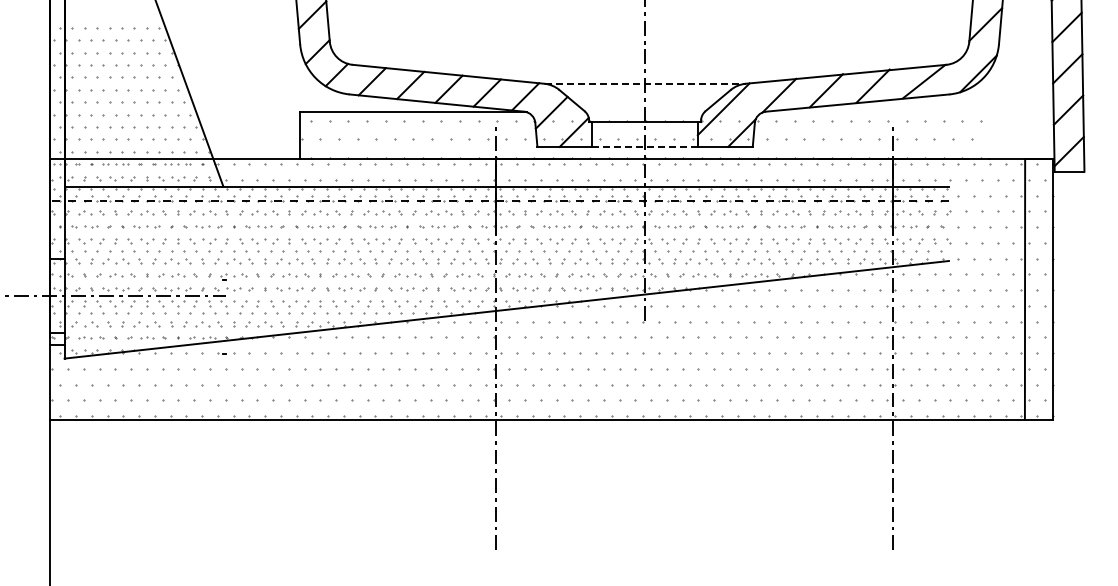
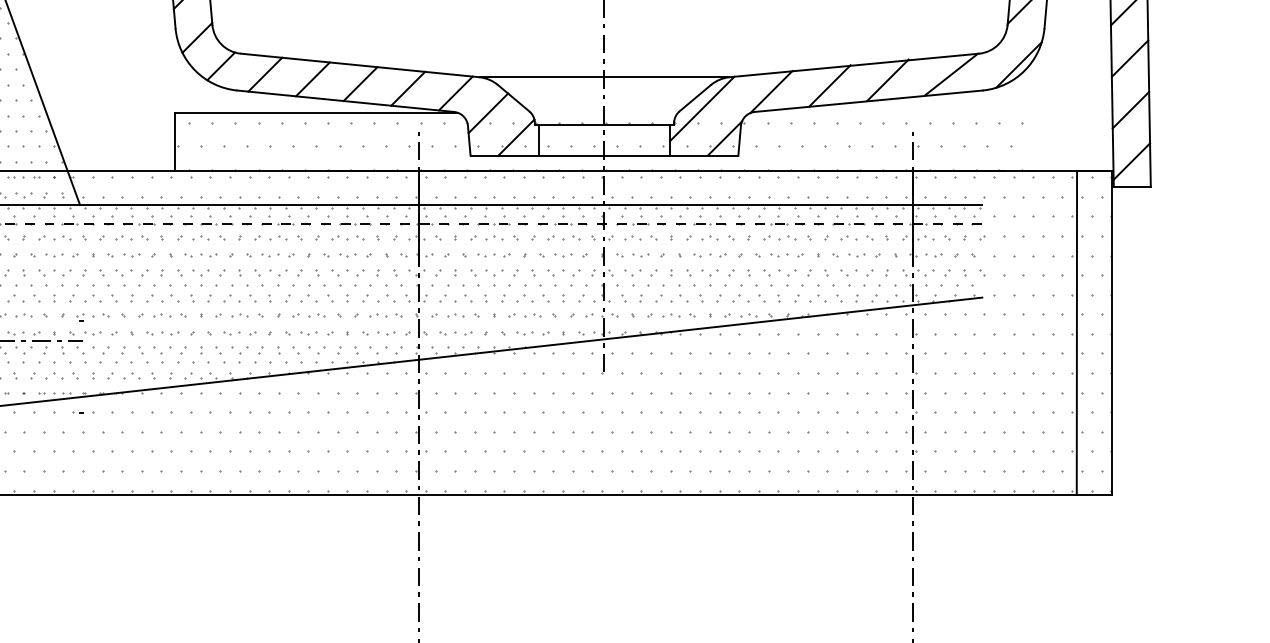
line: (645, 83) -> (604, 76), dashed -> solid
line: (645, 146) -> (604, 155), dashed -> solid

